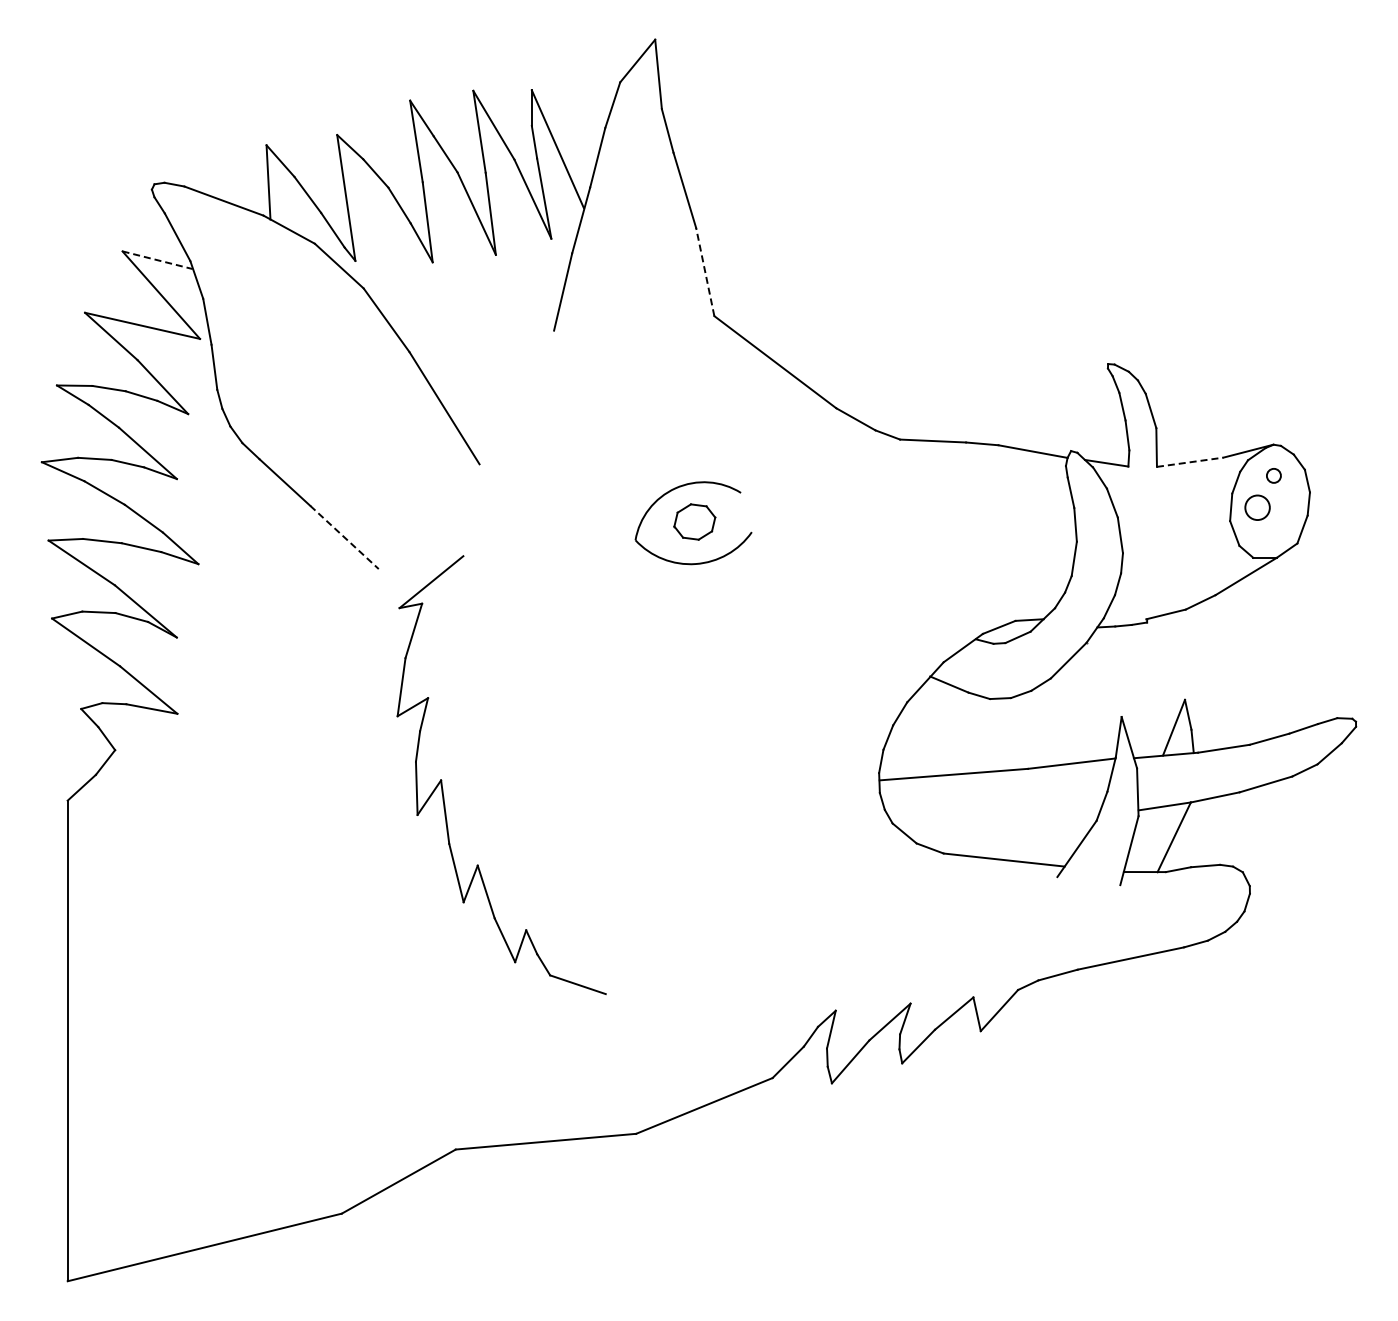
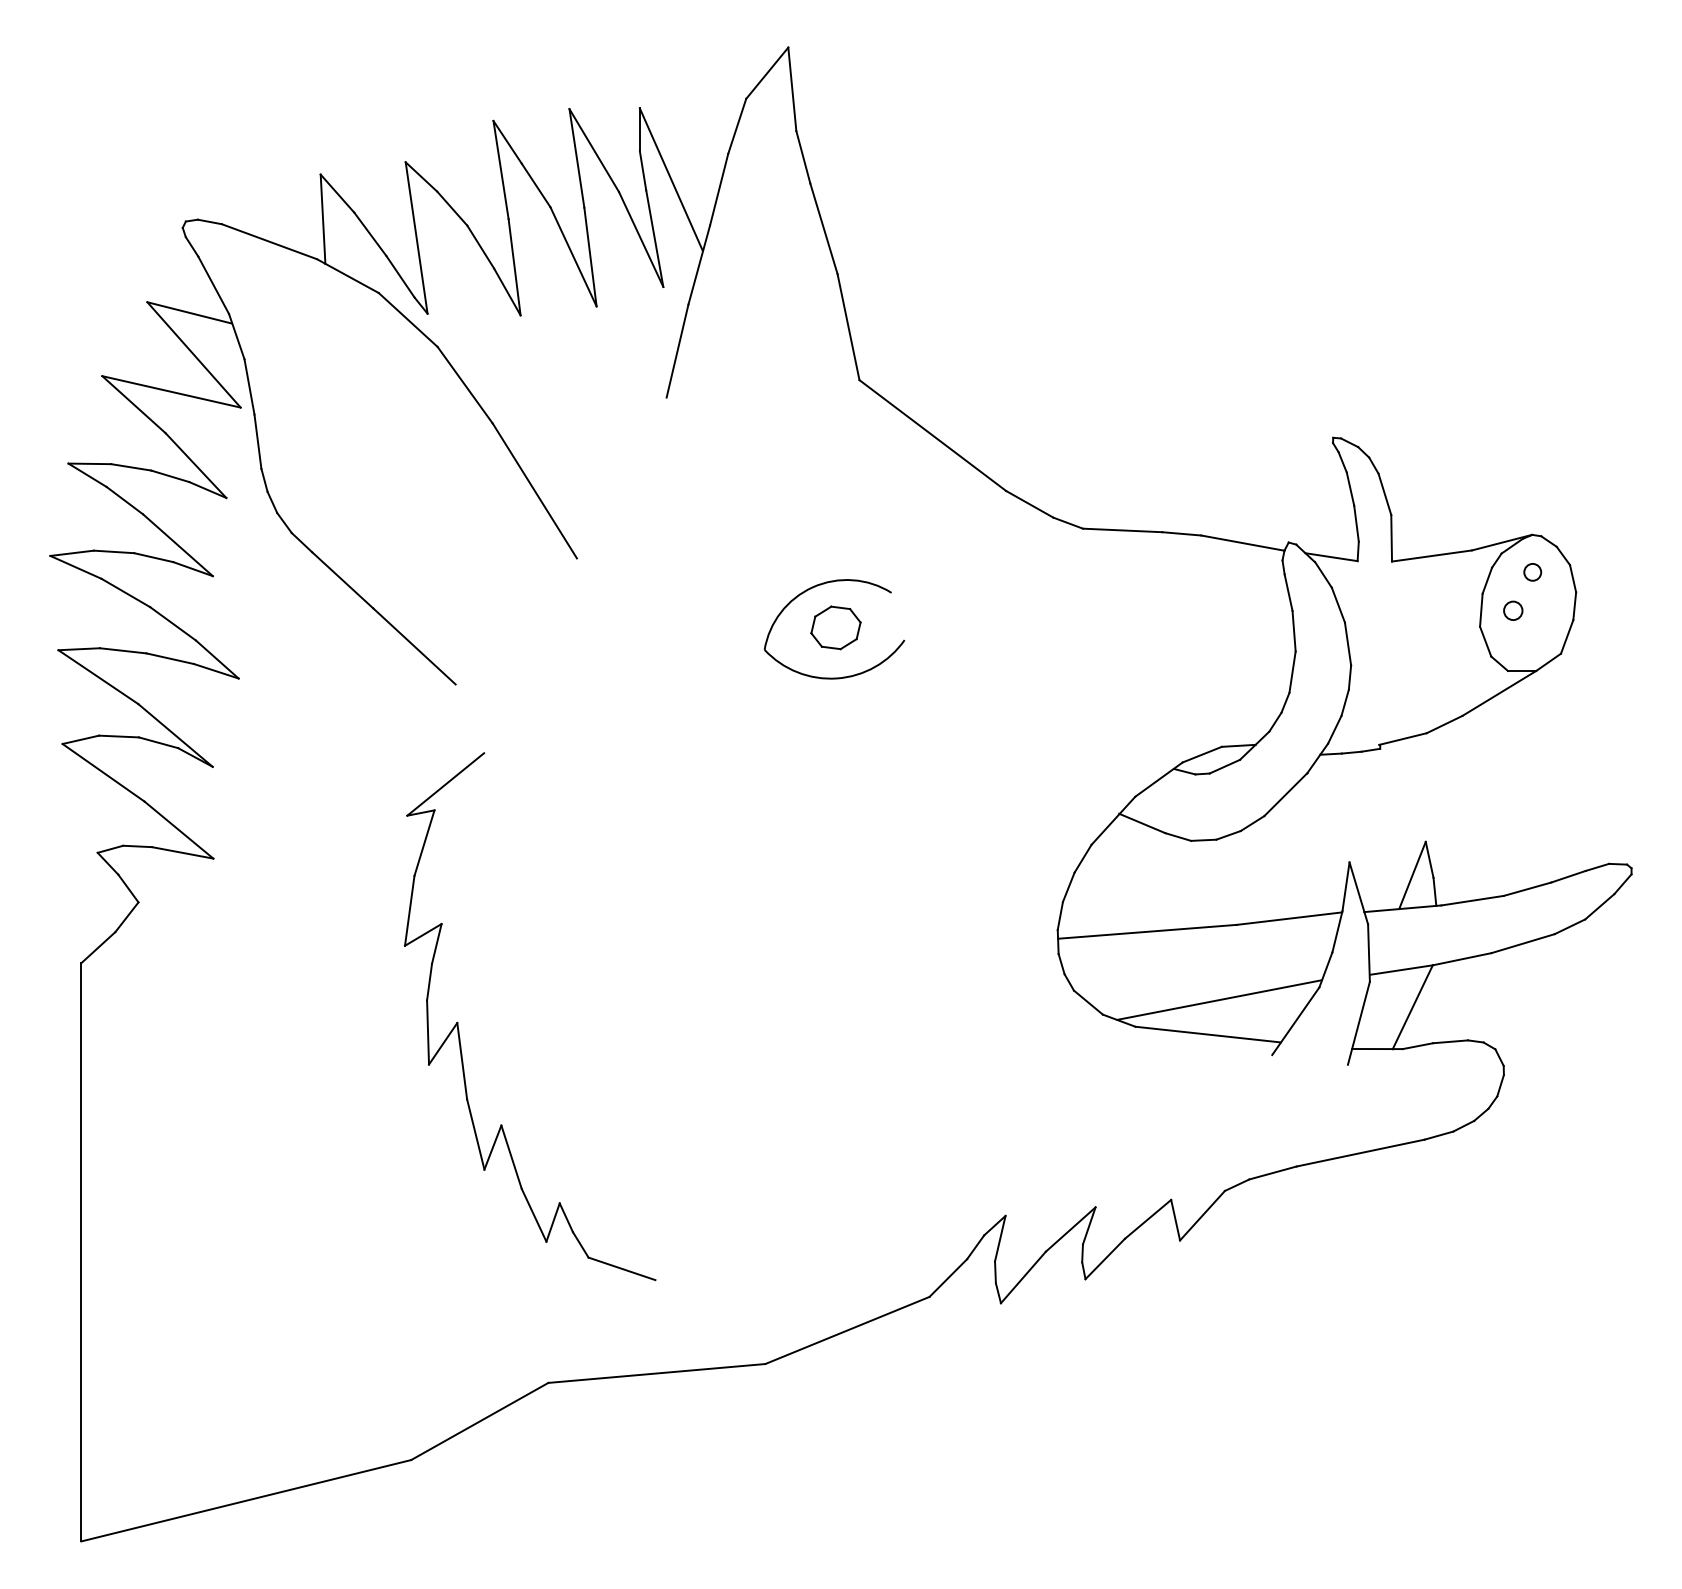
line: (158, 260) -> (190, 313), dashed -> solid
line: (705, 271) -> (848, 326), dashed -> solid
line: (1190, 462) -> (1432, 556), dashed -> solid
circle: (1257, 507) -> (1512, 610), size x0.62
line: (344, 537) -> (414, 646), dashed -> solid
part: (442, 780) -> (458, 1023), moved
line: (1013, 830) -> (1219, 999), added

